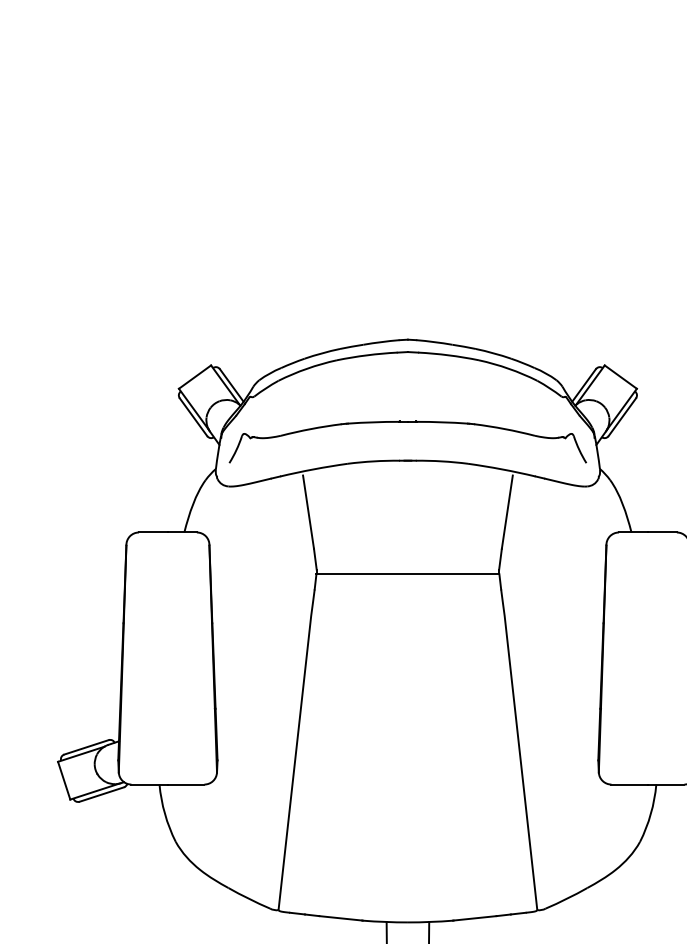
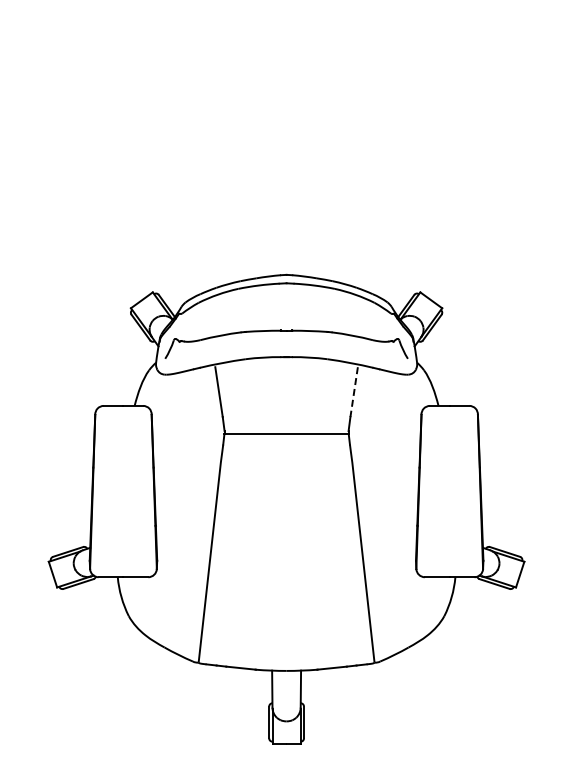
line: (507, 512) -> (354, 392), solid -> dashed

